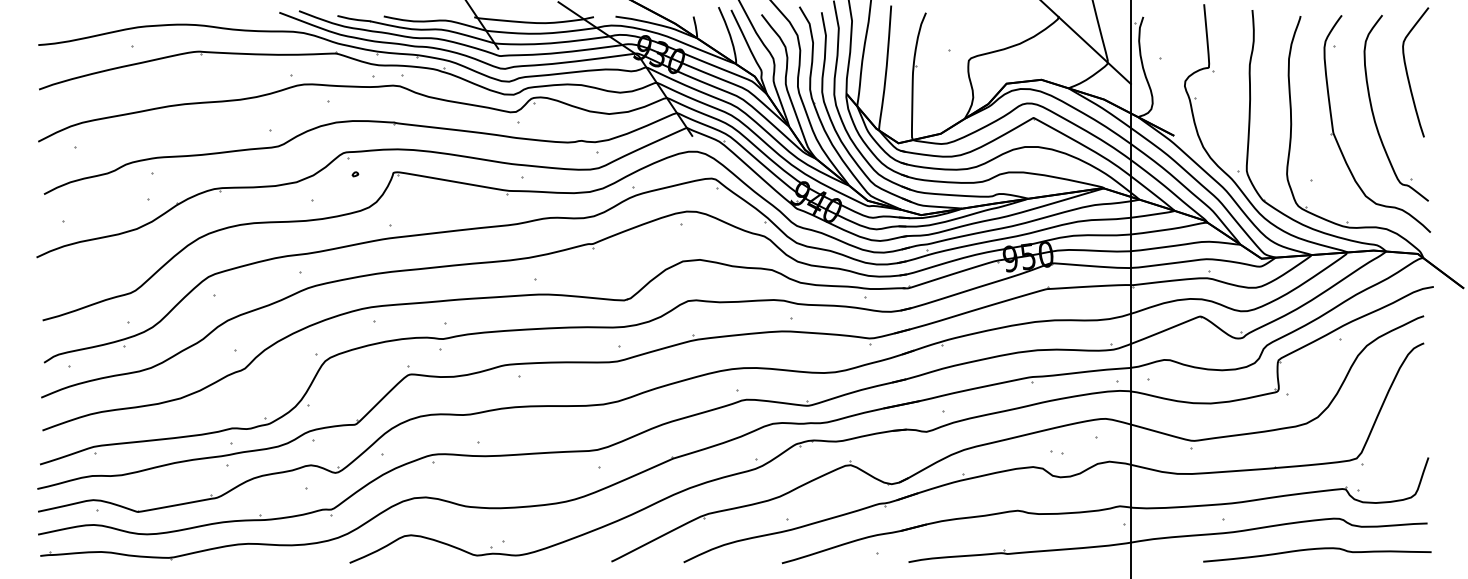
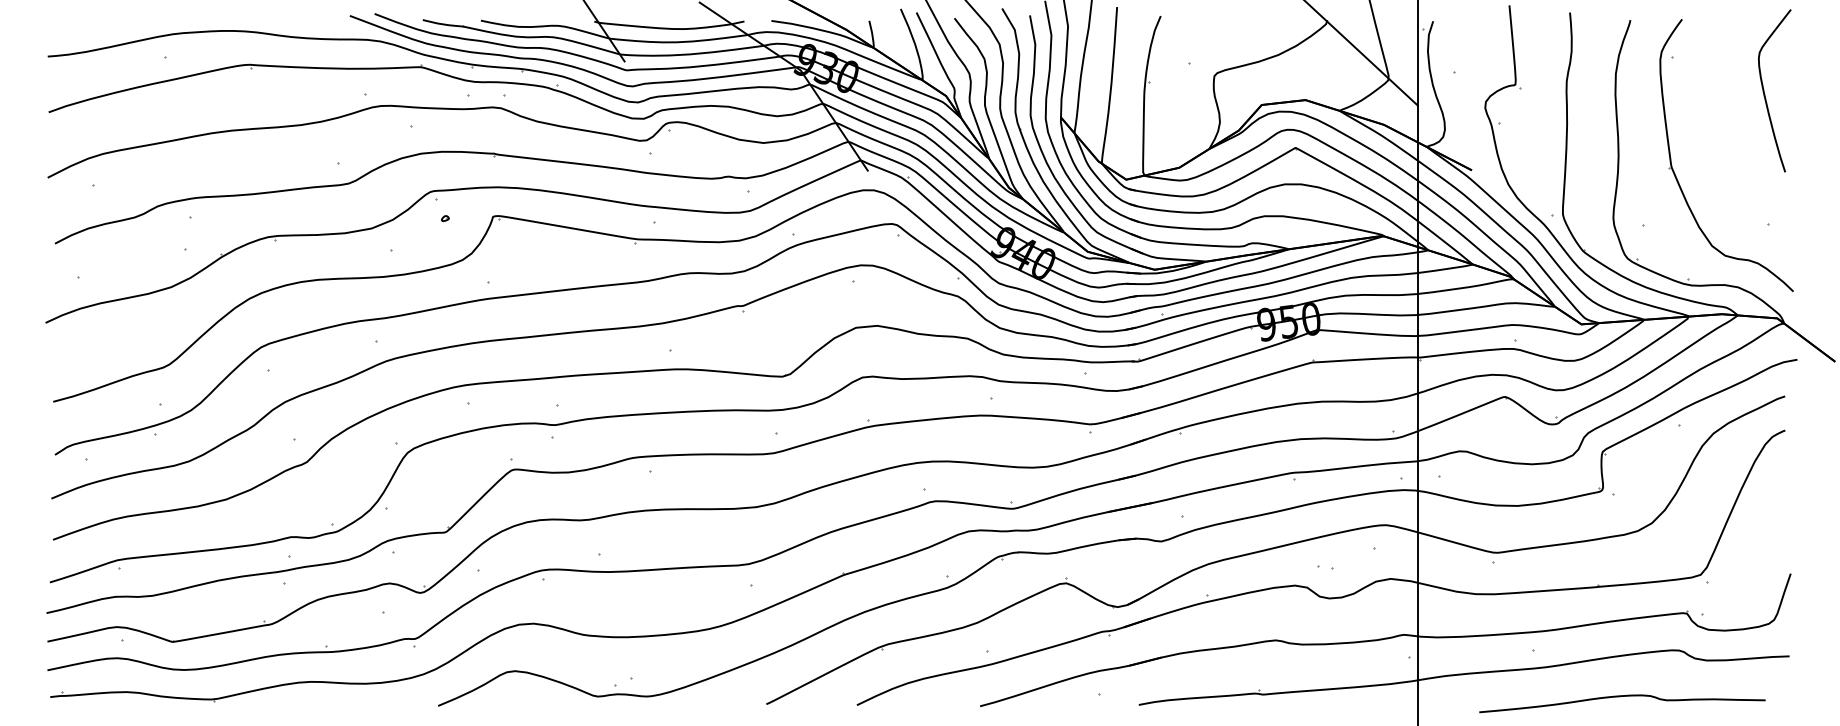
curve: (1374, 114) -> (1722, 143), removed
curve: (1315, 549) -> (1620, 697), moved

